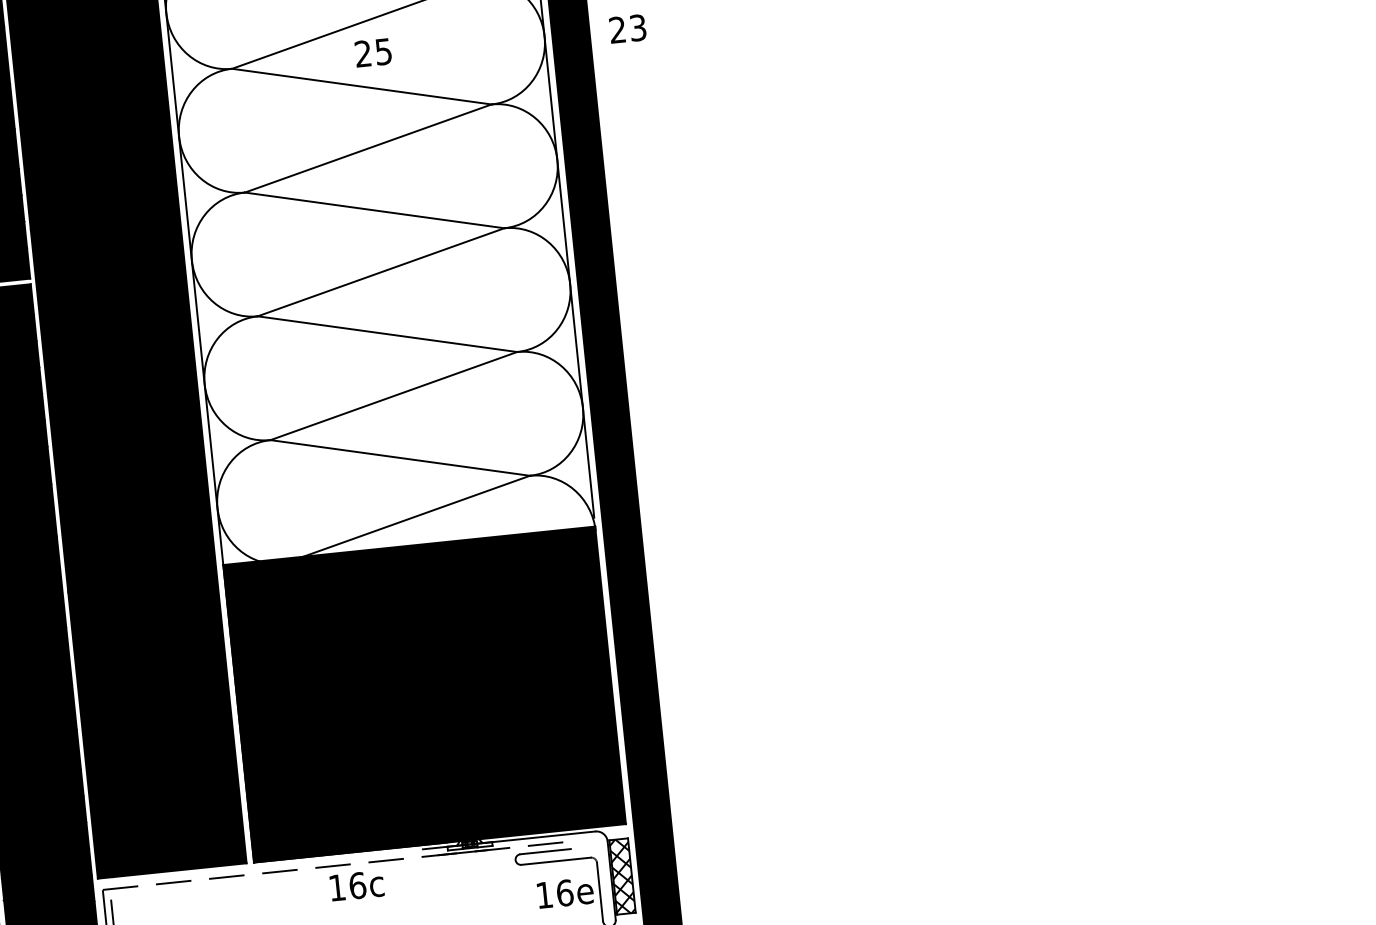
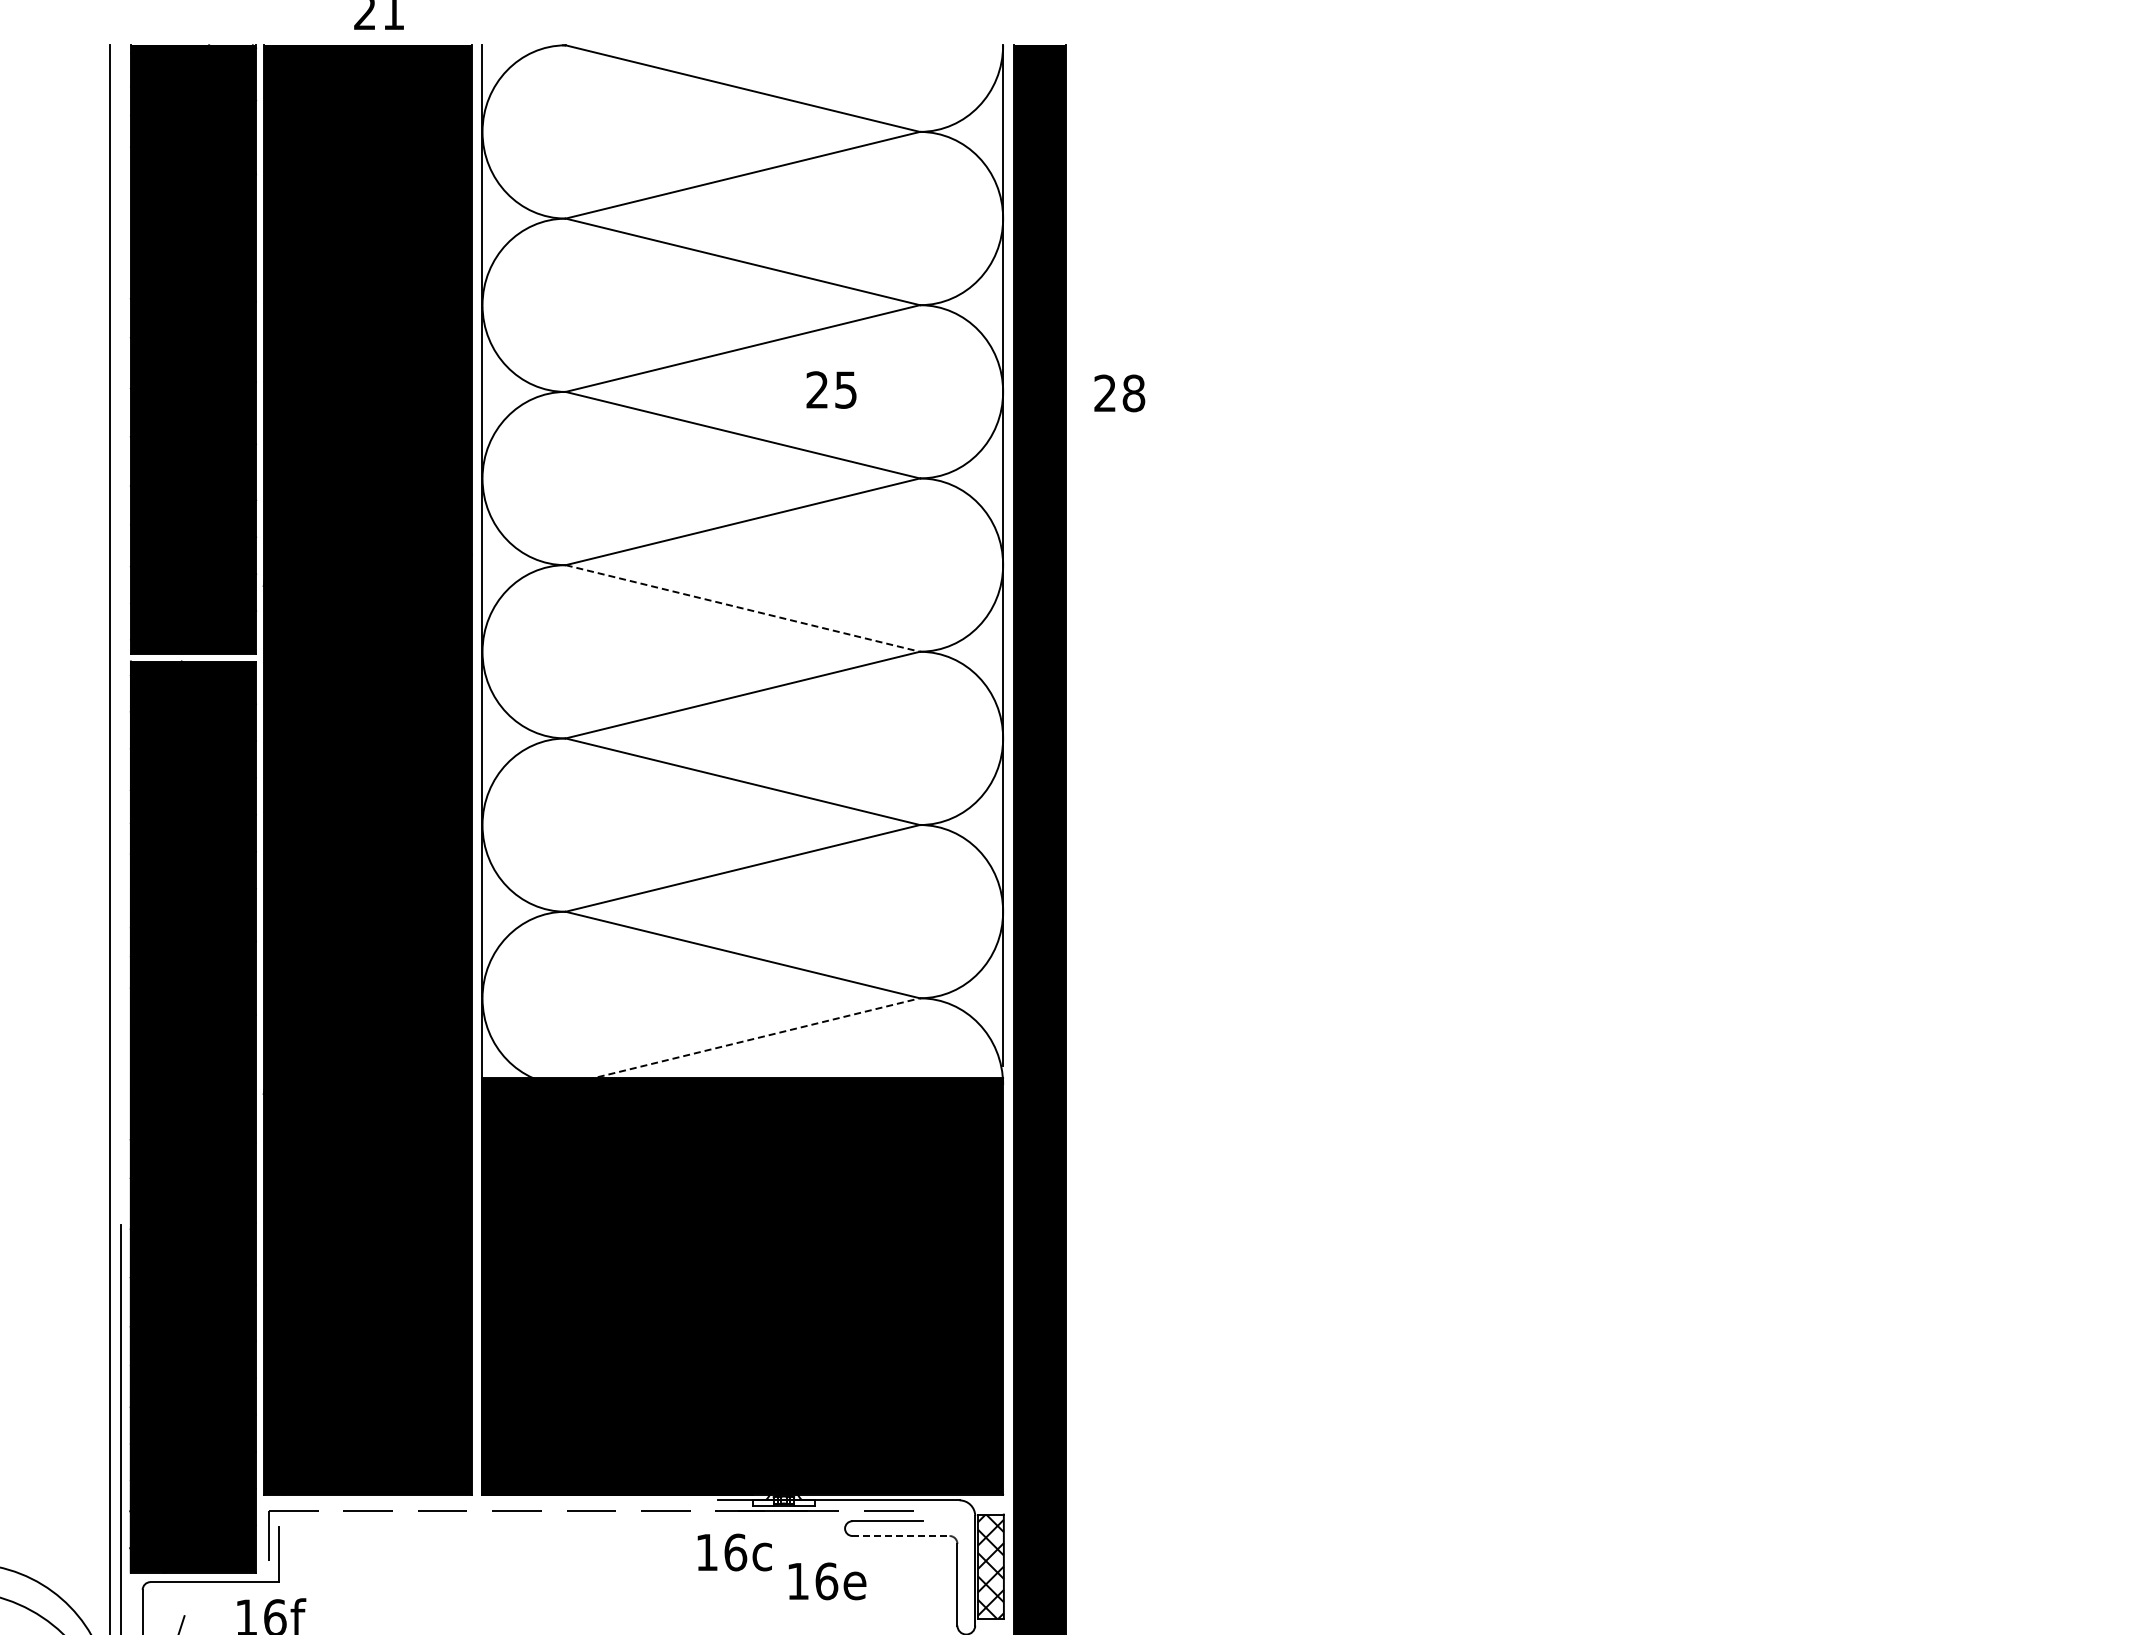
text: (637, 28) -> (1133, 393), 23 -> 28
text: (373, 52) -> (831, 389), moved
line: (375, 210) -> (743, 608), solid -> dashed
line: (407, 519) -> (743, 1041), solid -> dashed
line: (556, 861) -> (901, 1536), solid -> dashed
text: (356, 885) -> (734, 1552), moved
text: (565, 893) -> (827, 1581), moved

